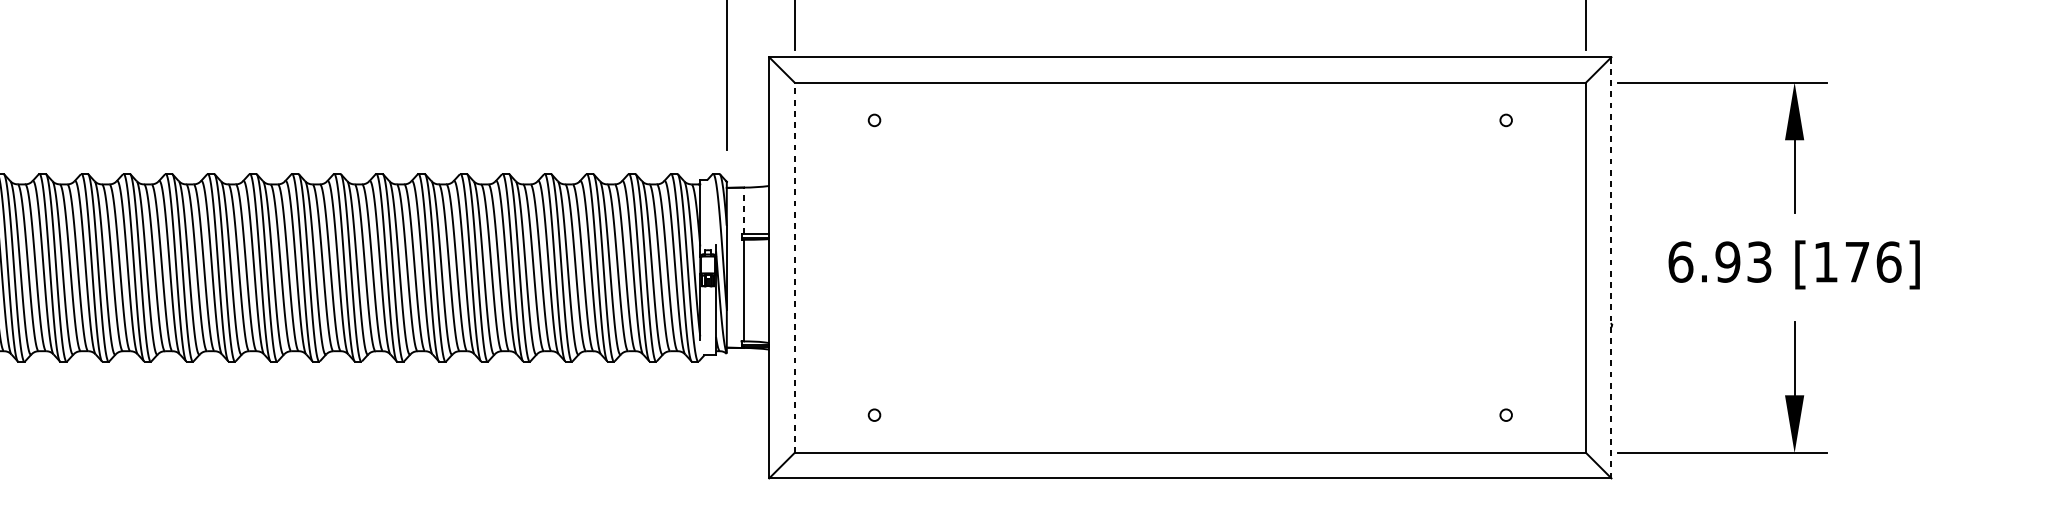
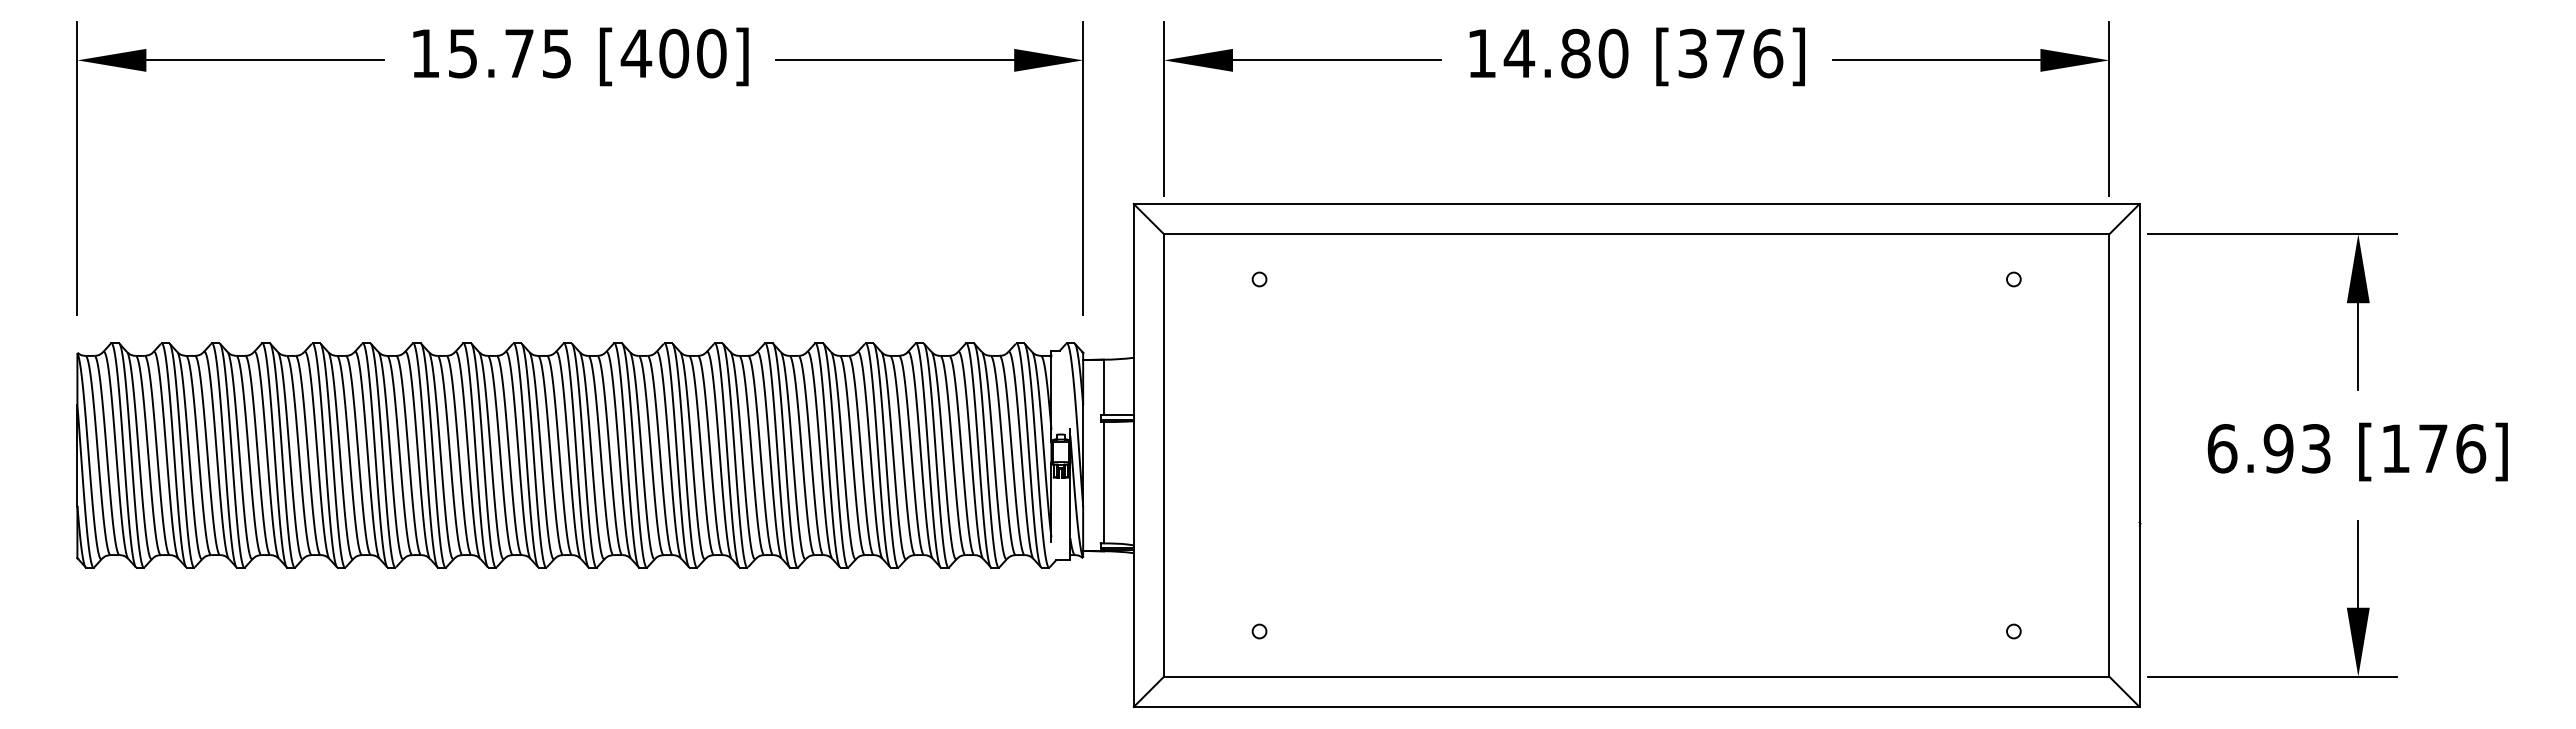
line: (743, 210) -> (1103, 387), dashed -> solid
line: (794, 266) -> (1164, 454), dashed -> solid
line: (1611, 267) -> (2139, 455), dashed -> solid

